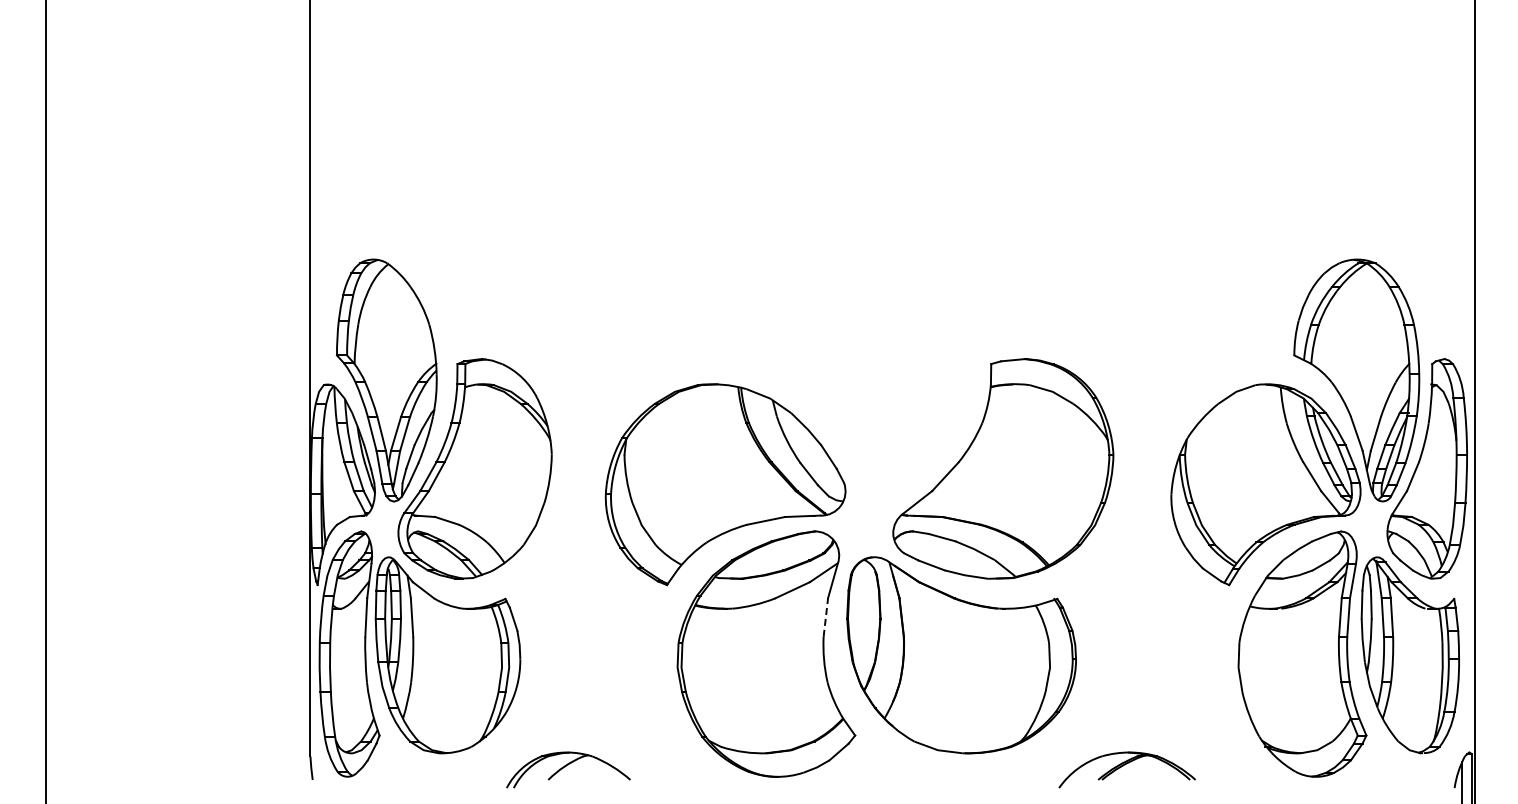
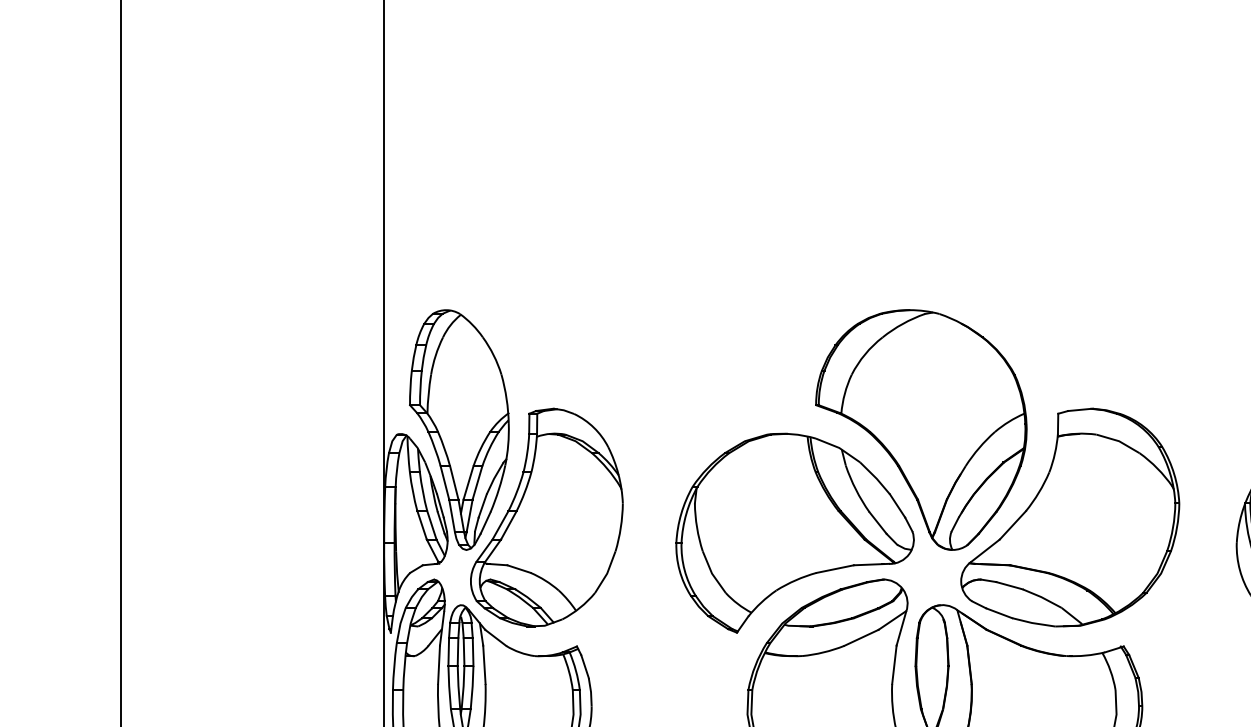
part: (852, 380) -> (920, 430), added
line: (825, 616) -> (894, 663), dashed -> solid

